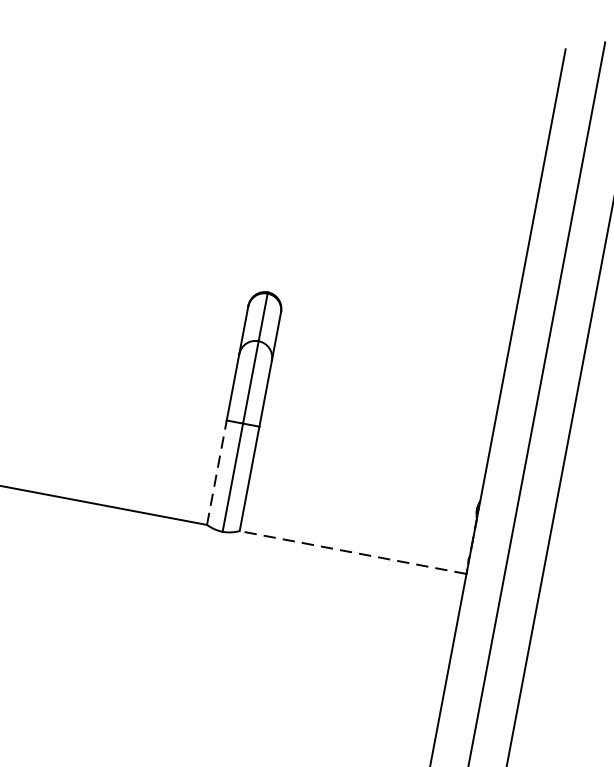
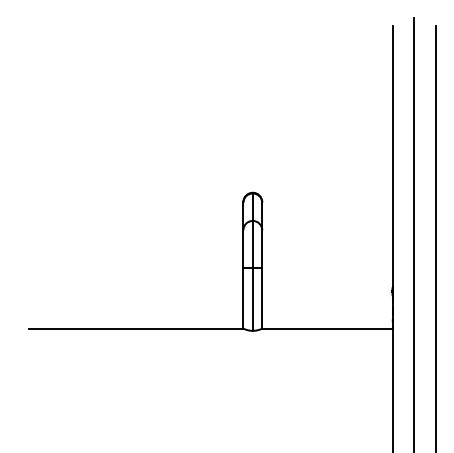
line: (217, 472) -> (243, 298), dashed -> solid
line: (352, 552) -> (327, 328), dashed -> solid

